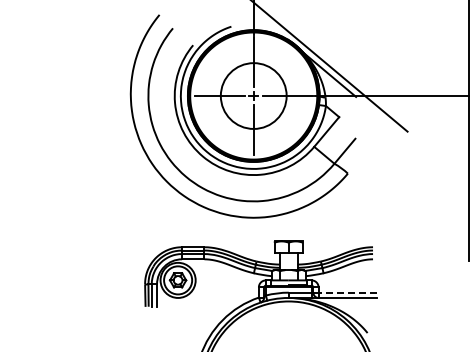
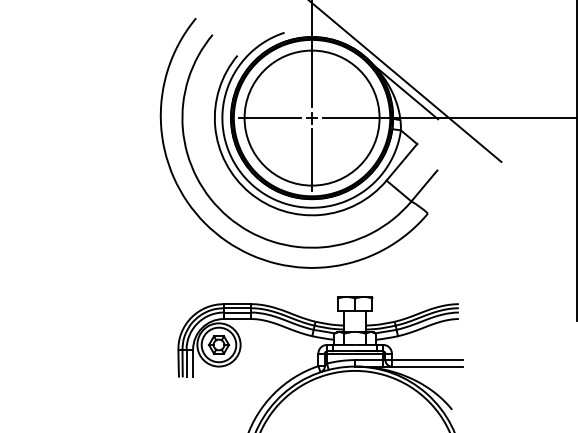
circle: (253, 95) -> (311, 117), size x1.67
line: (347, 292) -> (427, 359), dashed -> solid

